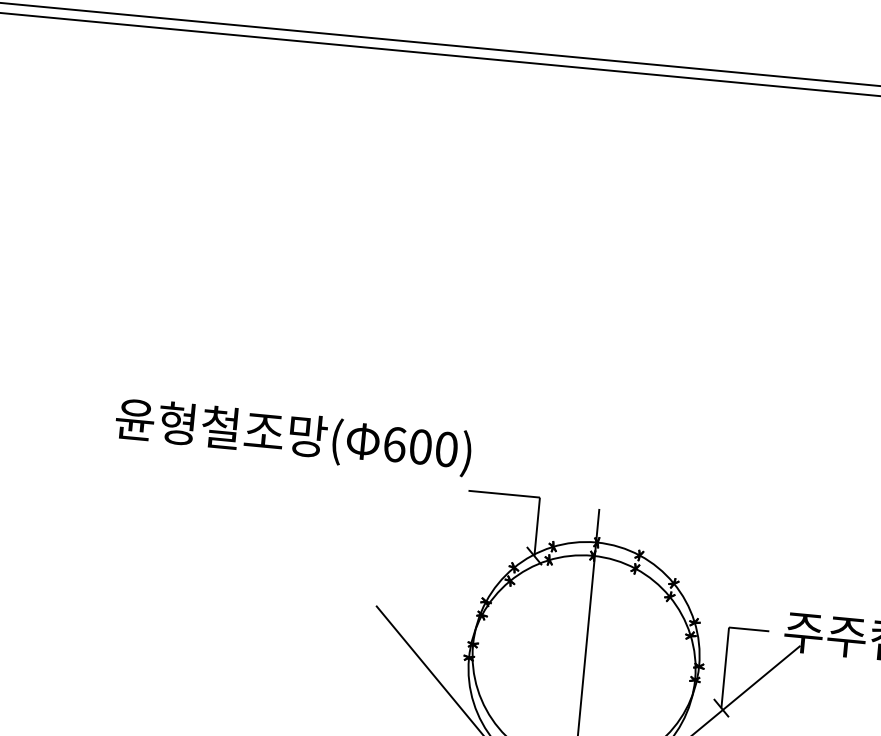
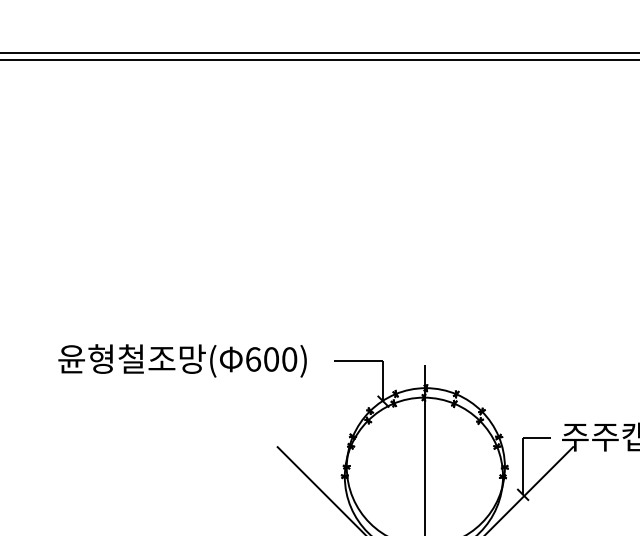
text: (293, 436) -> (182, 360), moved

